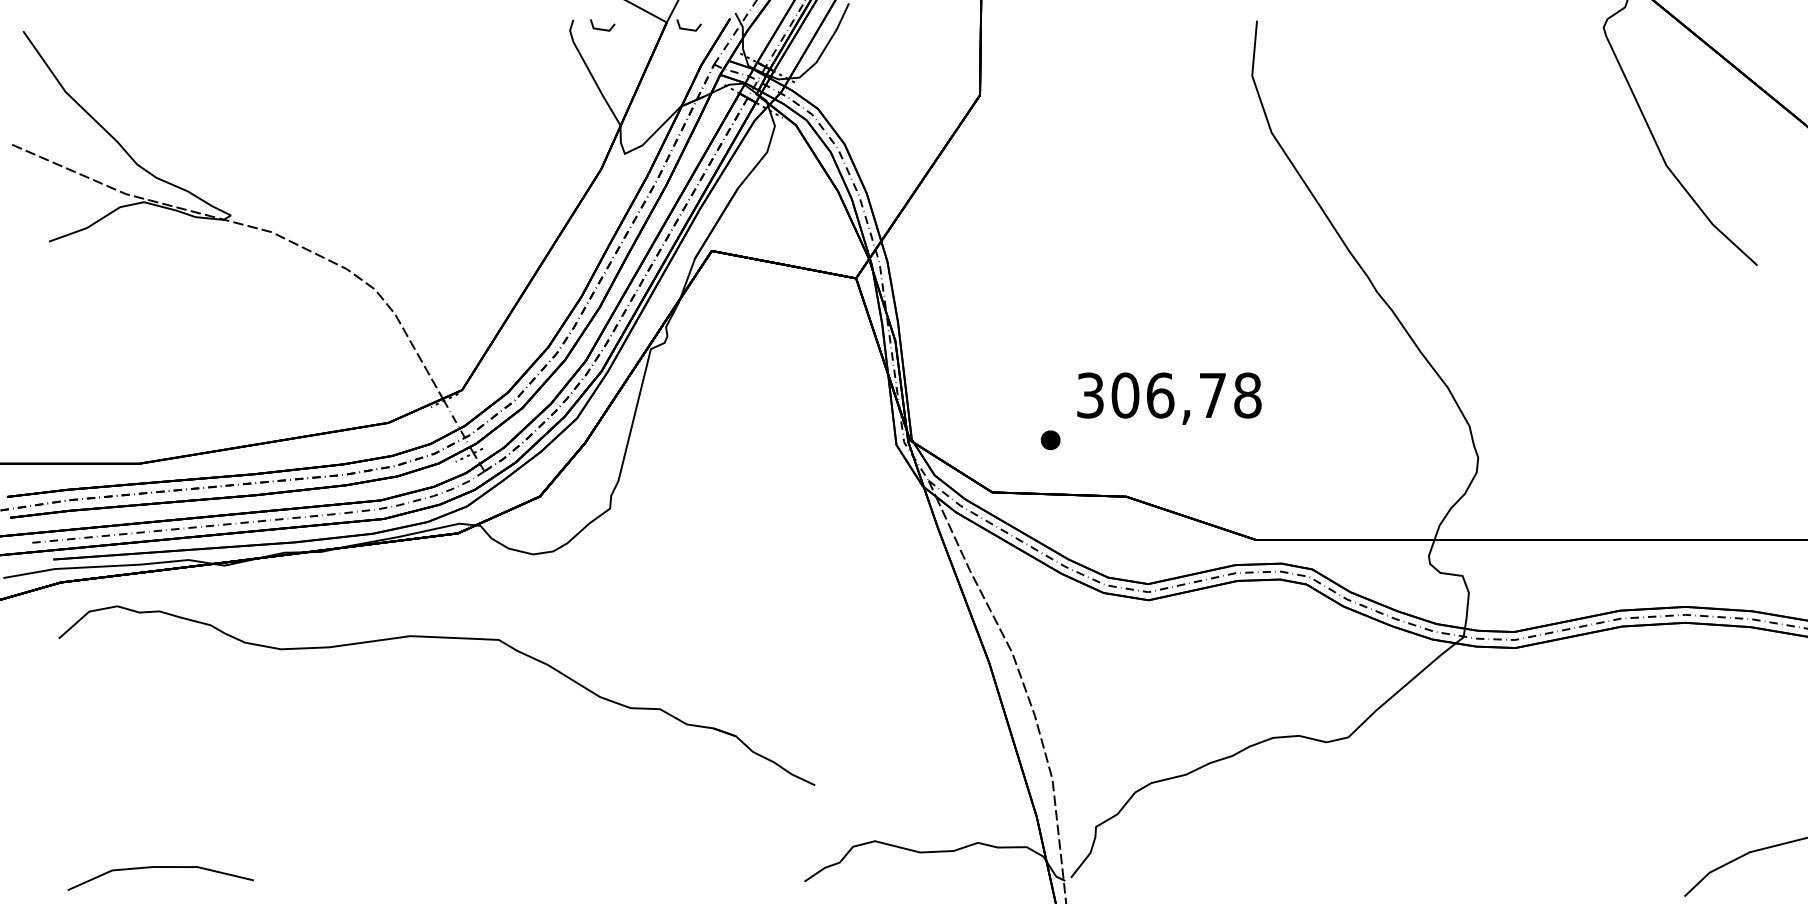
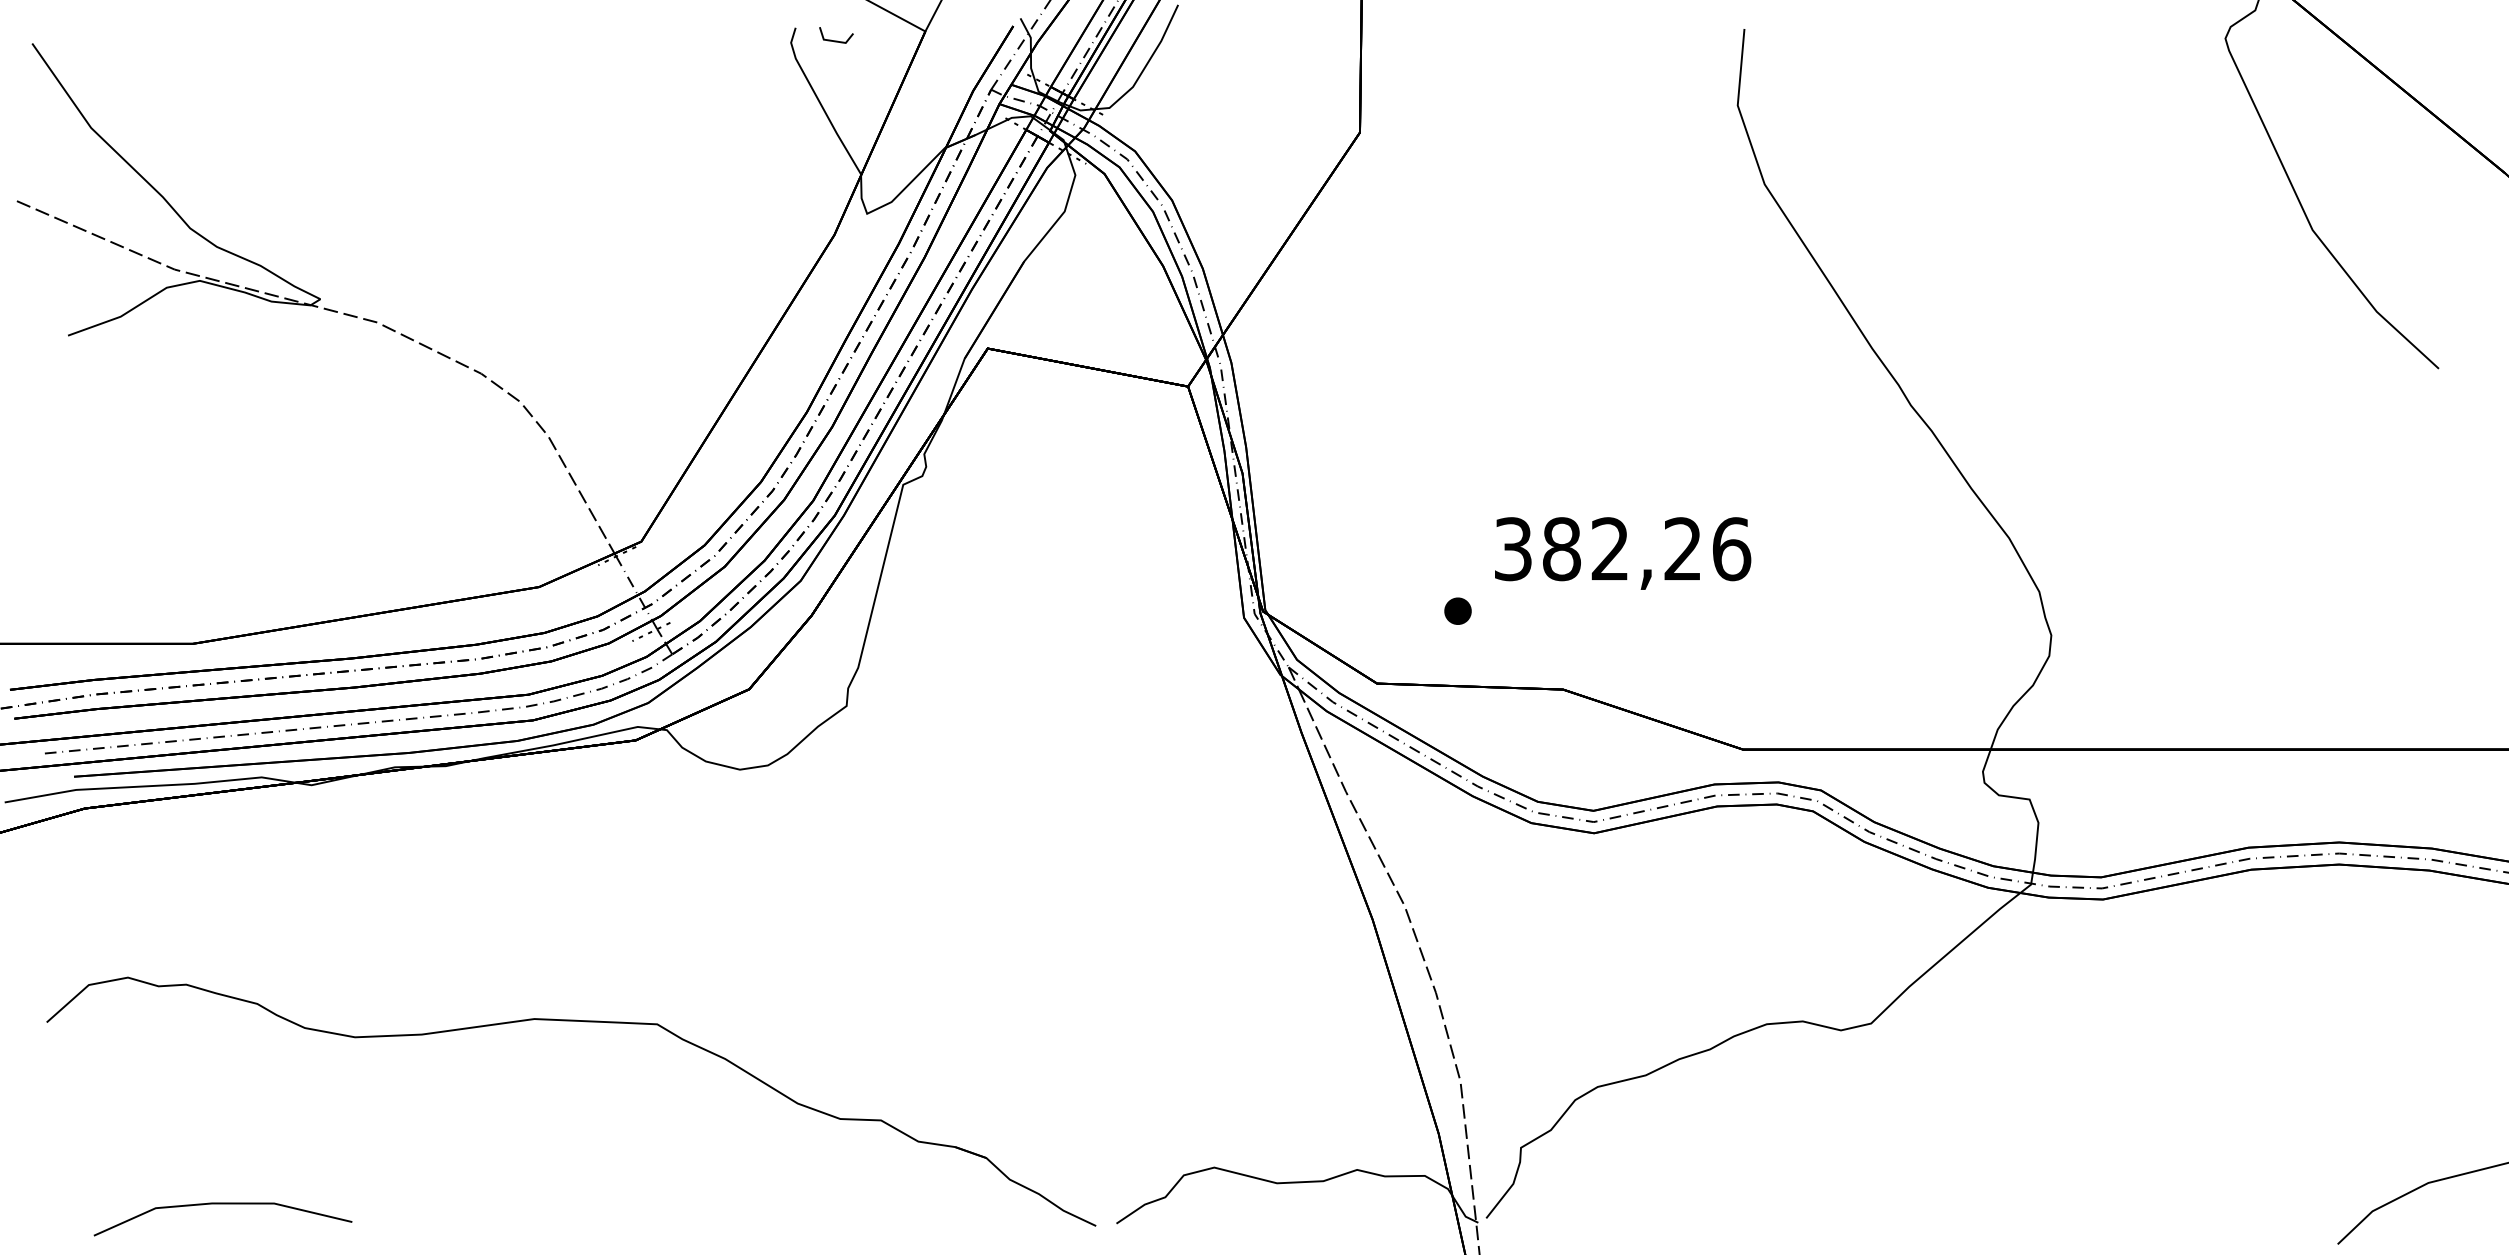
line: (689, 29) -> (956, 40), removed
text: (1186, 395) -> (1646, 549), 306,78 -> 382,26
part: (437, 637) -> (571, 1021), moved

